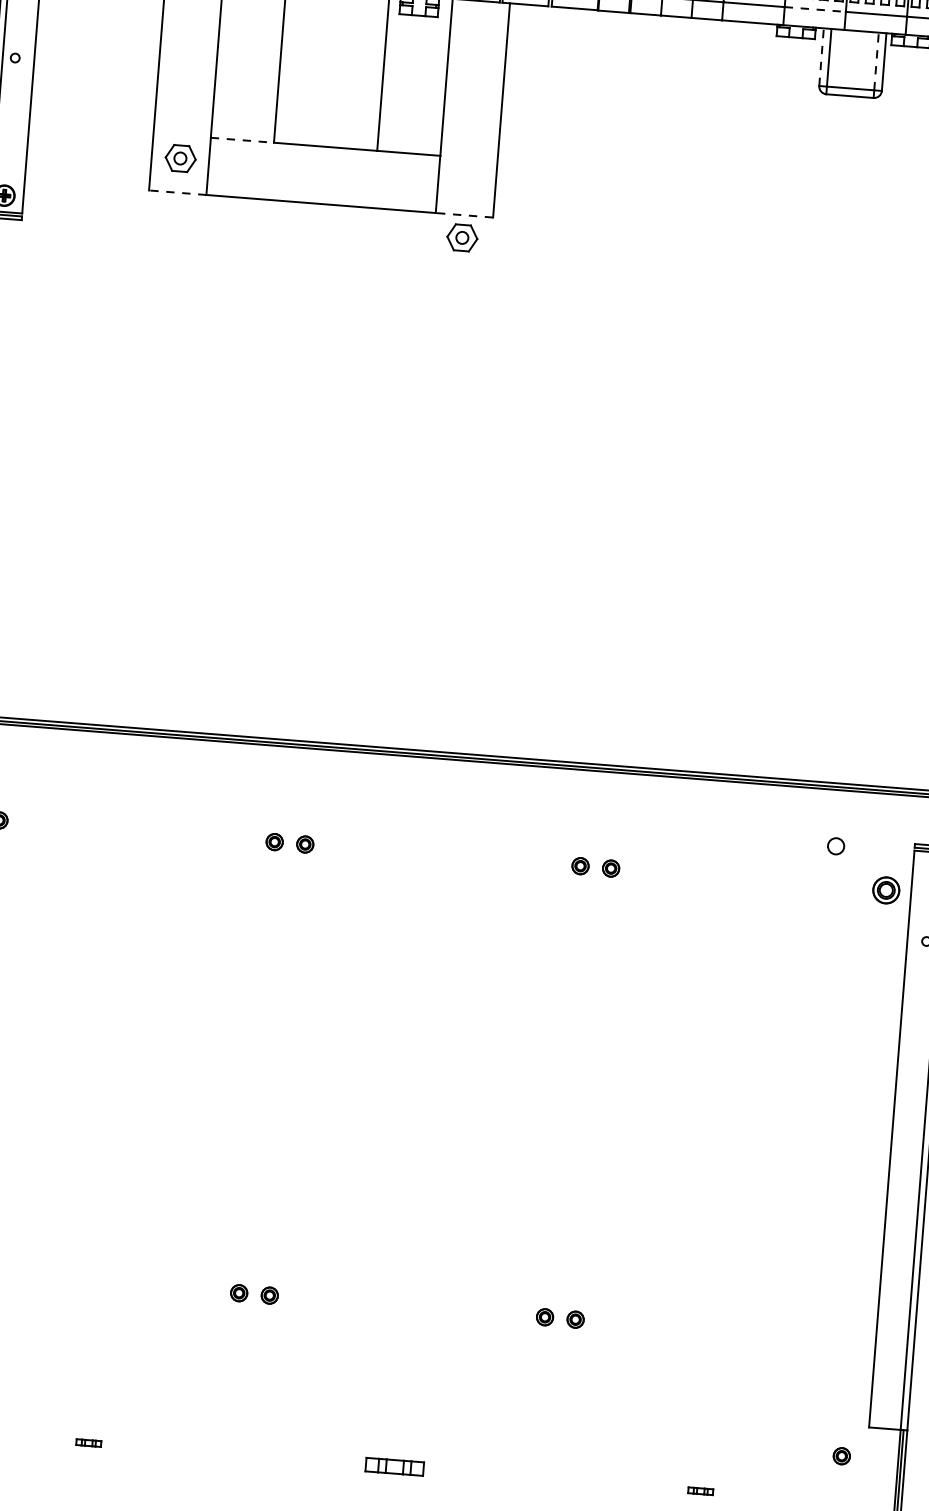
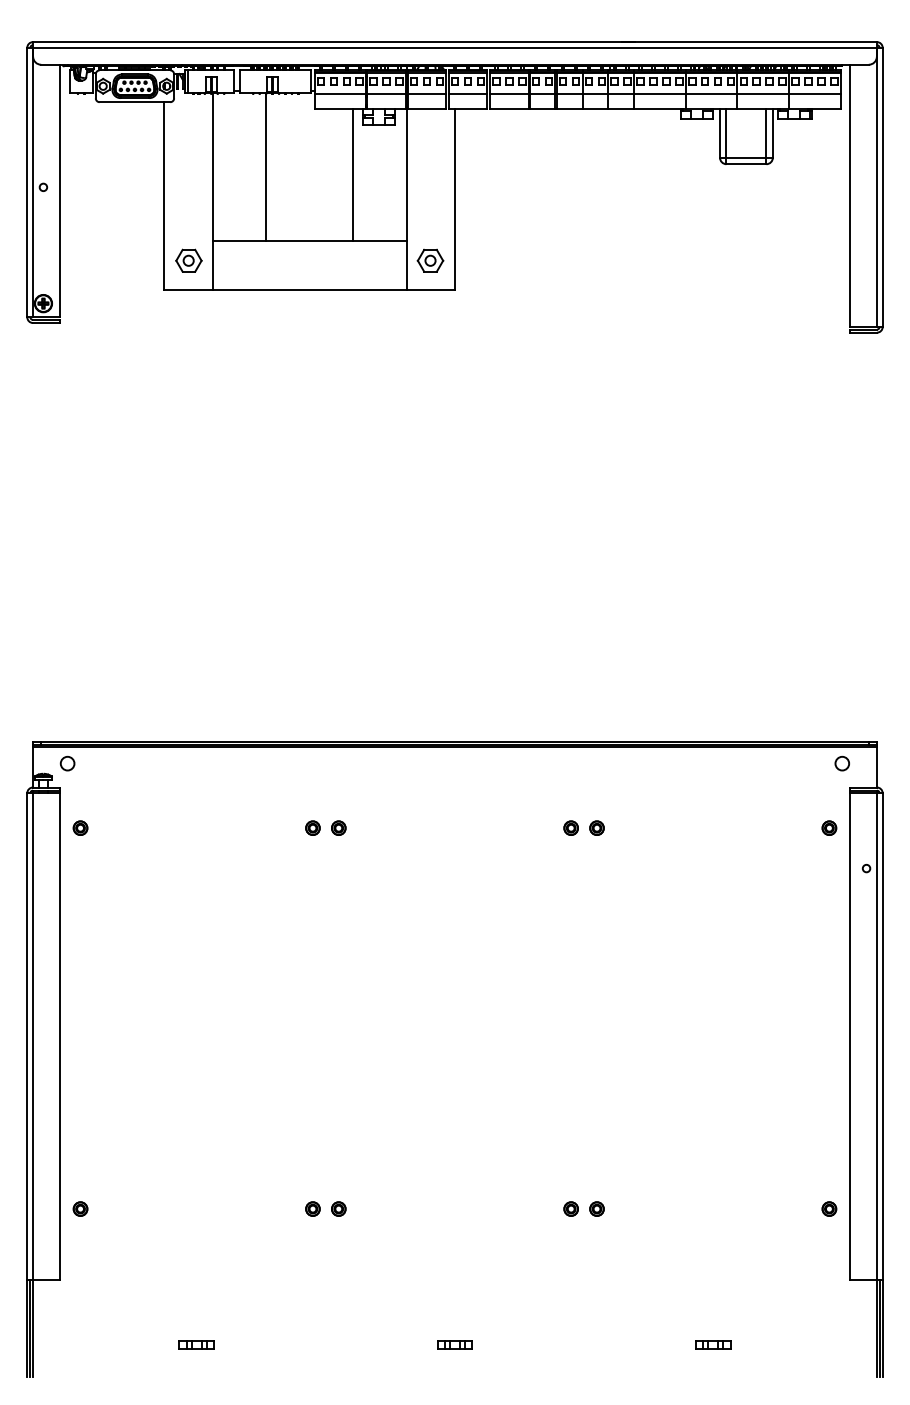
line: (815, 9) -> (711, 93), dashed -> solid
line: (822, 56) -> (720, 132), dashed -> solid
line: (876, 60) -> (766, 132), dashed -> solid
line: (242, 140) -> (239, 241), dashed -> solid
line: (177, 192) -> (188, 289), dashed -> solid
line: (464, 215) -> (430, 289), dashed -> solid
part: (462, 237) -> (430, 260), moved
circle: (835, 846) -> (841, 763), moved
part: (886, 889) -> (829, 827), size x0.62
part: (88, 1442) -> (196, 1344), size x1.67
part: (841, 1455) -> (829, 1208), moved
part: (394, 1466) -> (454, 1344), size x0.71
part: (700, 1490) -> (713, 1344), size x1.67

